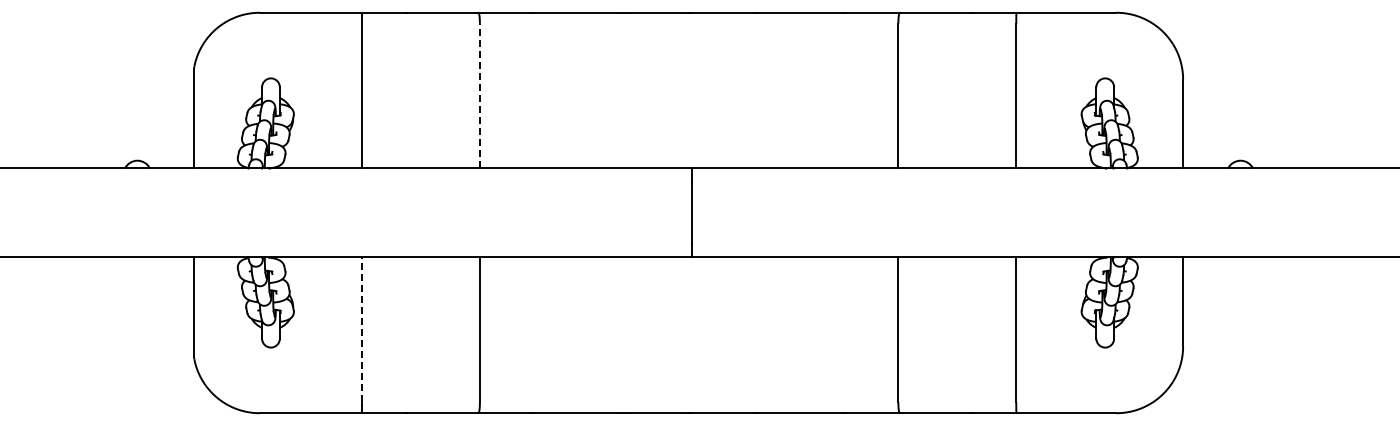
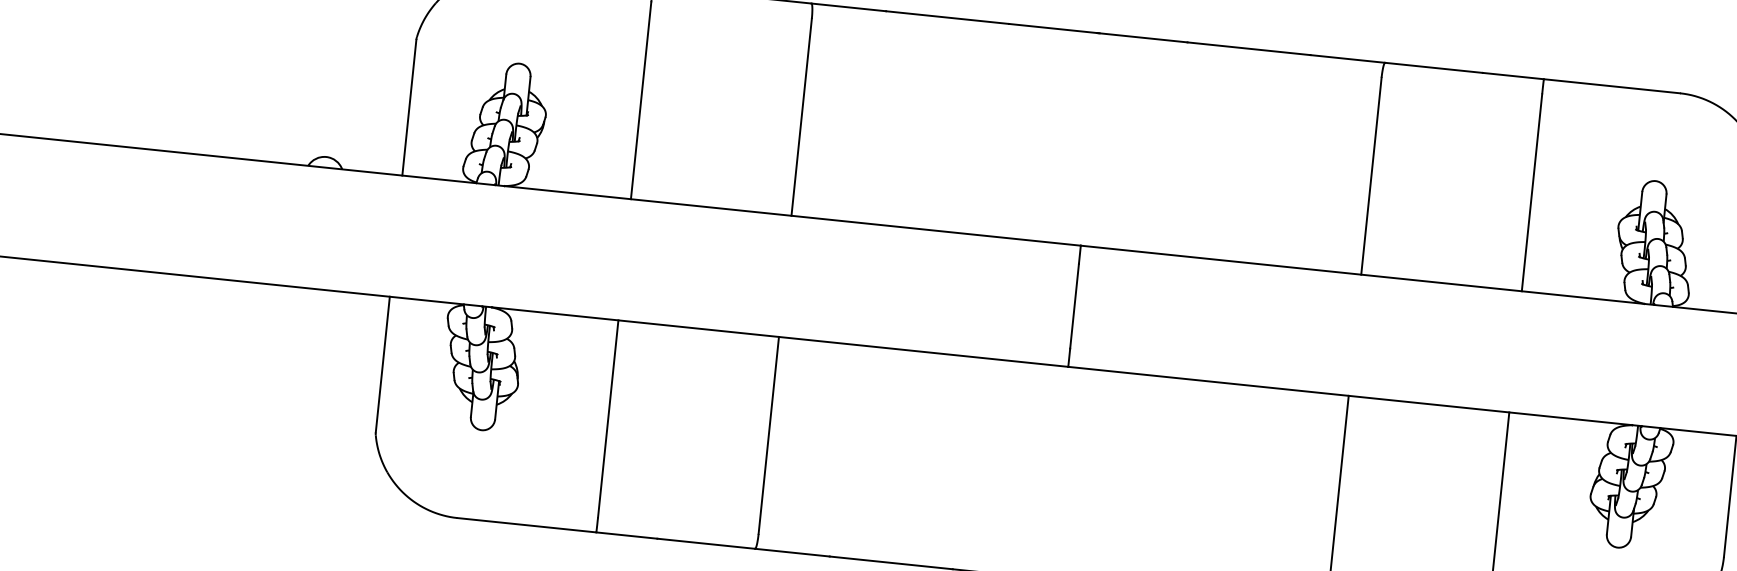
line: (479, 95) -> (801, 116), dashed -> solid
line: (362, 329) -> (608, 418), dashed -> solid

